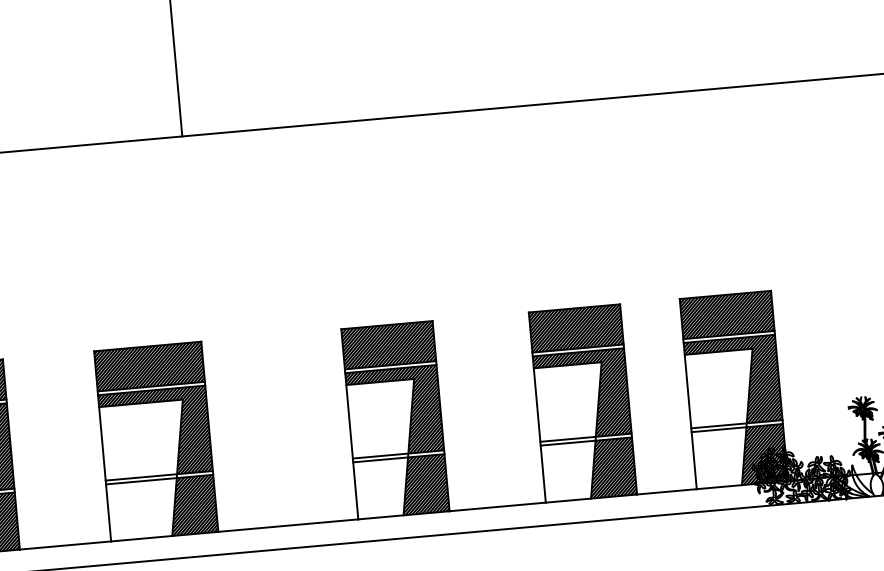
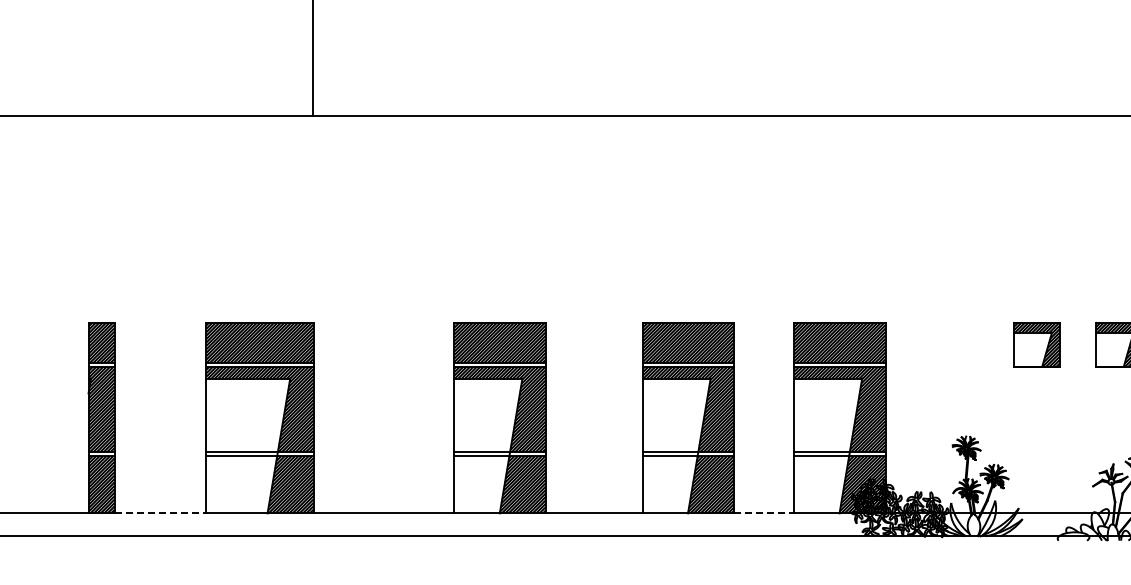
line: (667, 491) -> (764, 513), solid -> dashed
line: (65, 545) -> (160, 513), solid -> dashed

